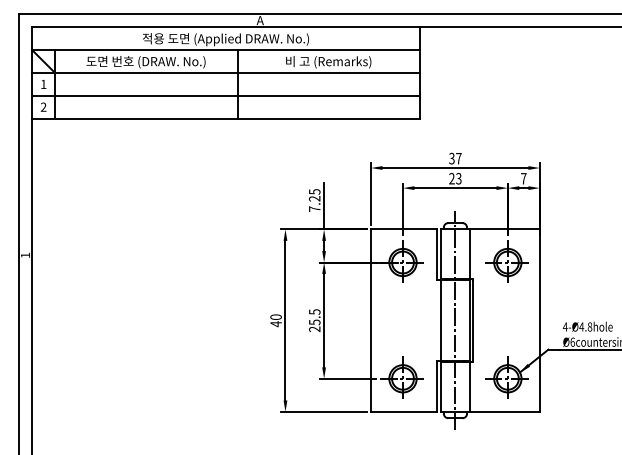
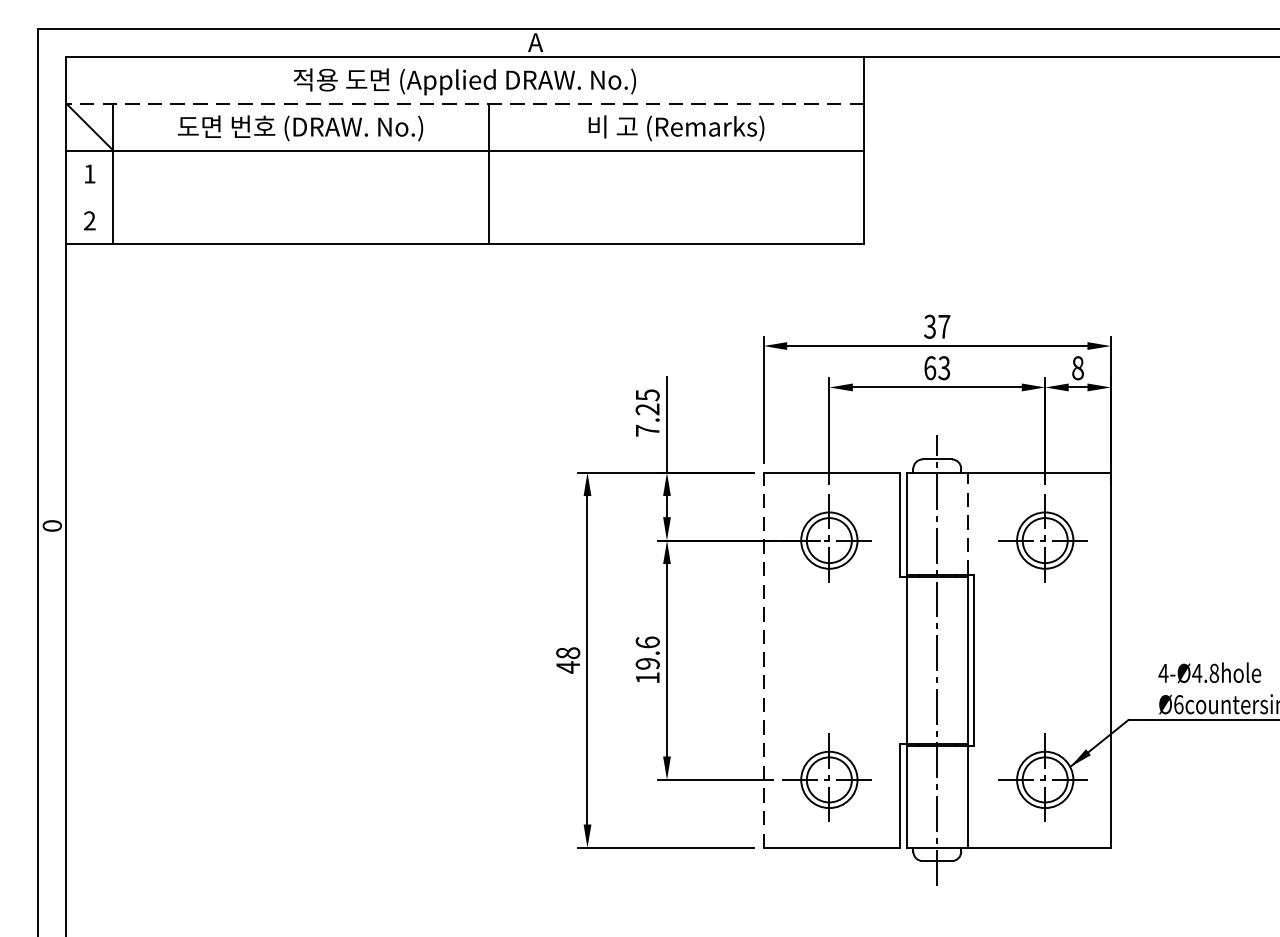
line: (226, 50) -> (466, 104), solid -> dashed
line: (225, 95) -> (464, 196), removed
text: (451, 178) -> (929, 367), 23 -> 63
text: (523, 178) -> (1077, 367), 7 -> 8
line: (470, 254) -> (968, 524), solid -> dashed
text: (25, 255) -> (52, 526), 1 -> 0
text: (276, 316) -> (568, 651), 40 -> 48
text: (314, 320) -> (647, 659), 25.5 -> 19.6
line: (371, 320) -> (764, 659), solid -> dashed

